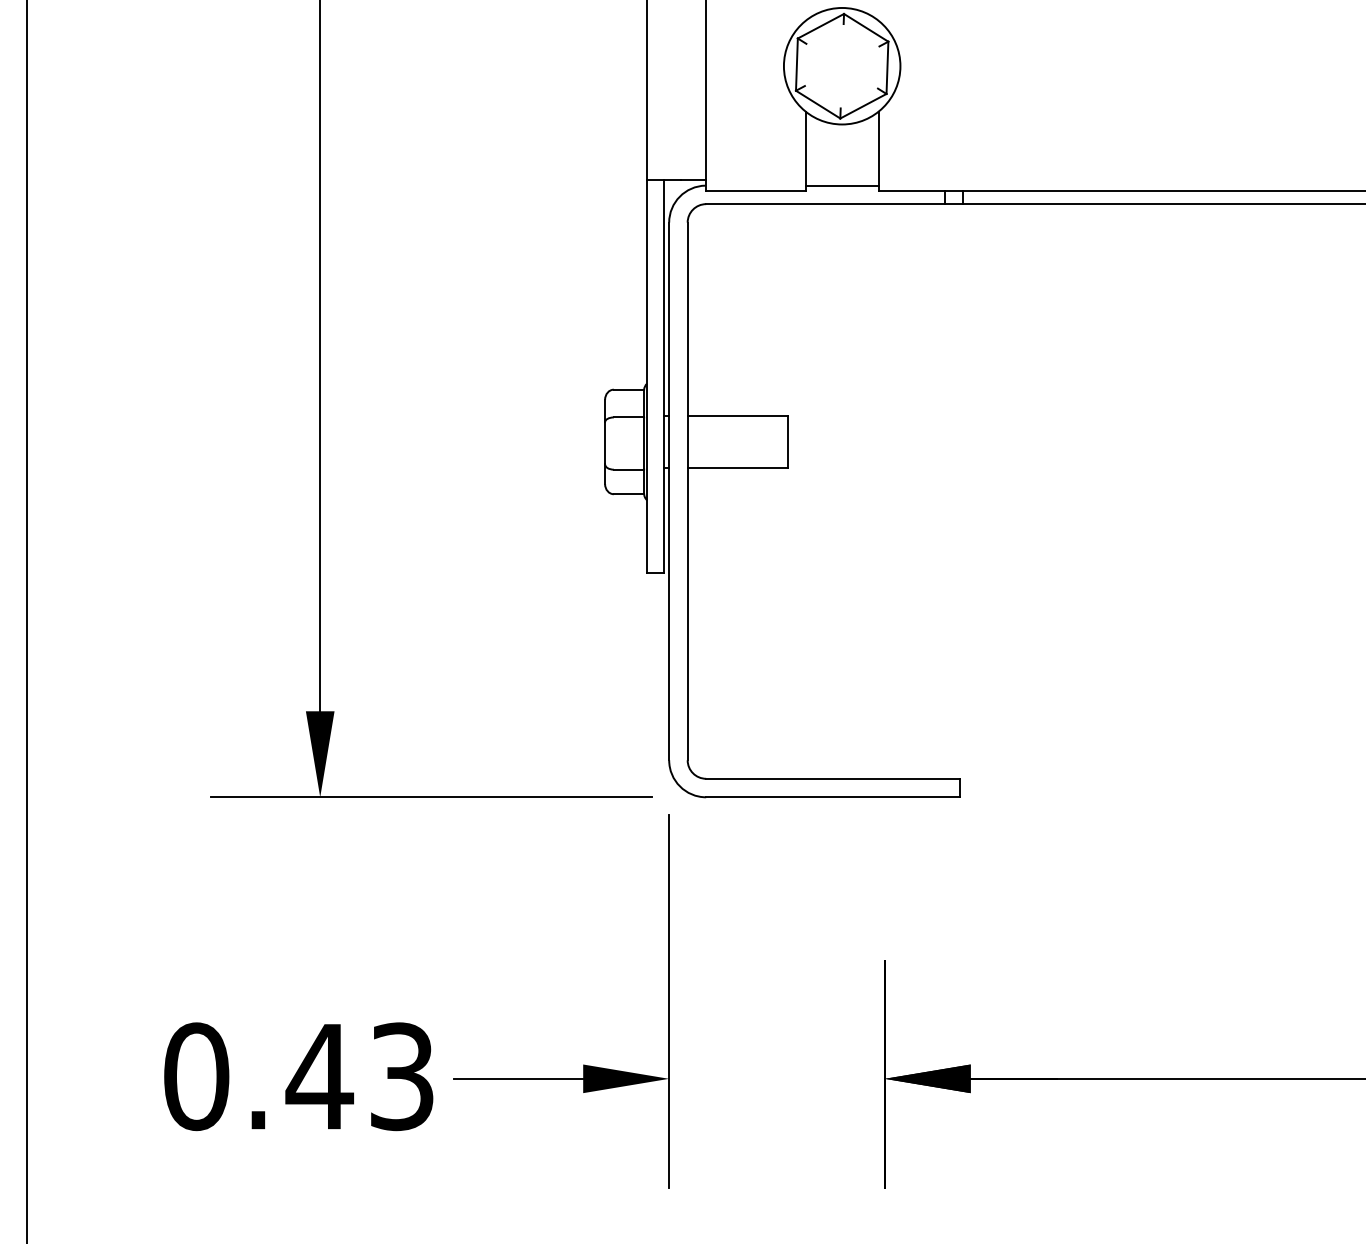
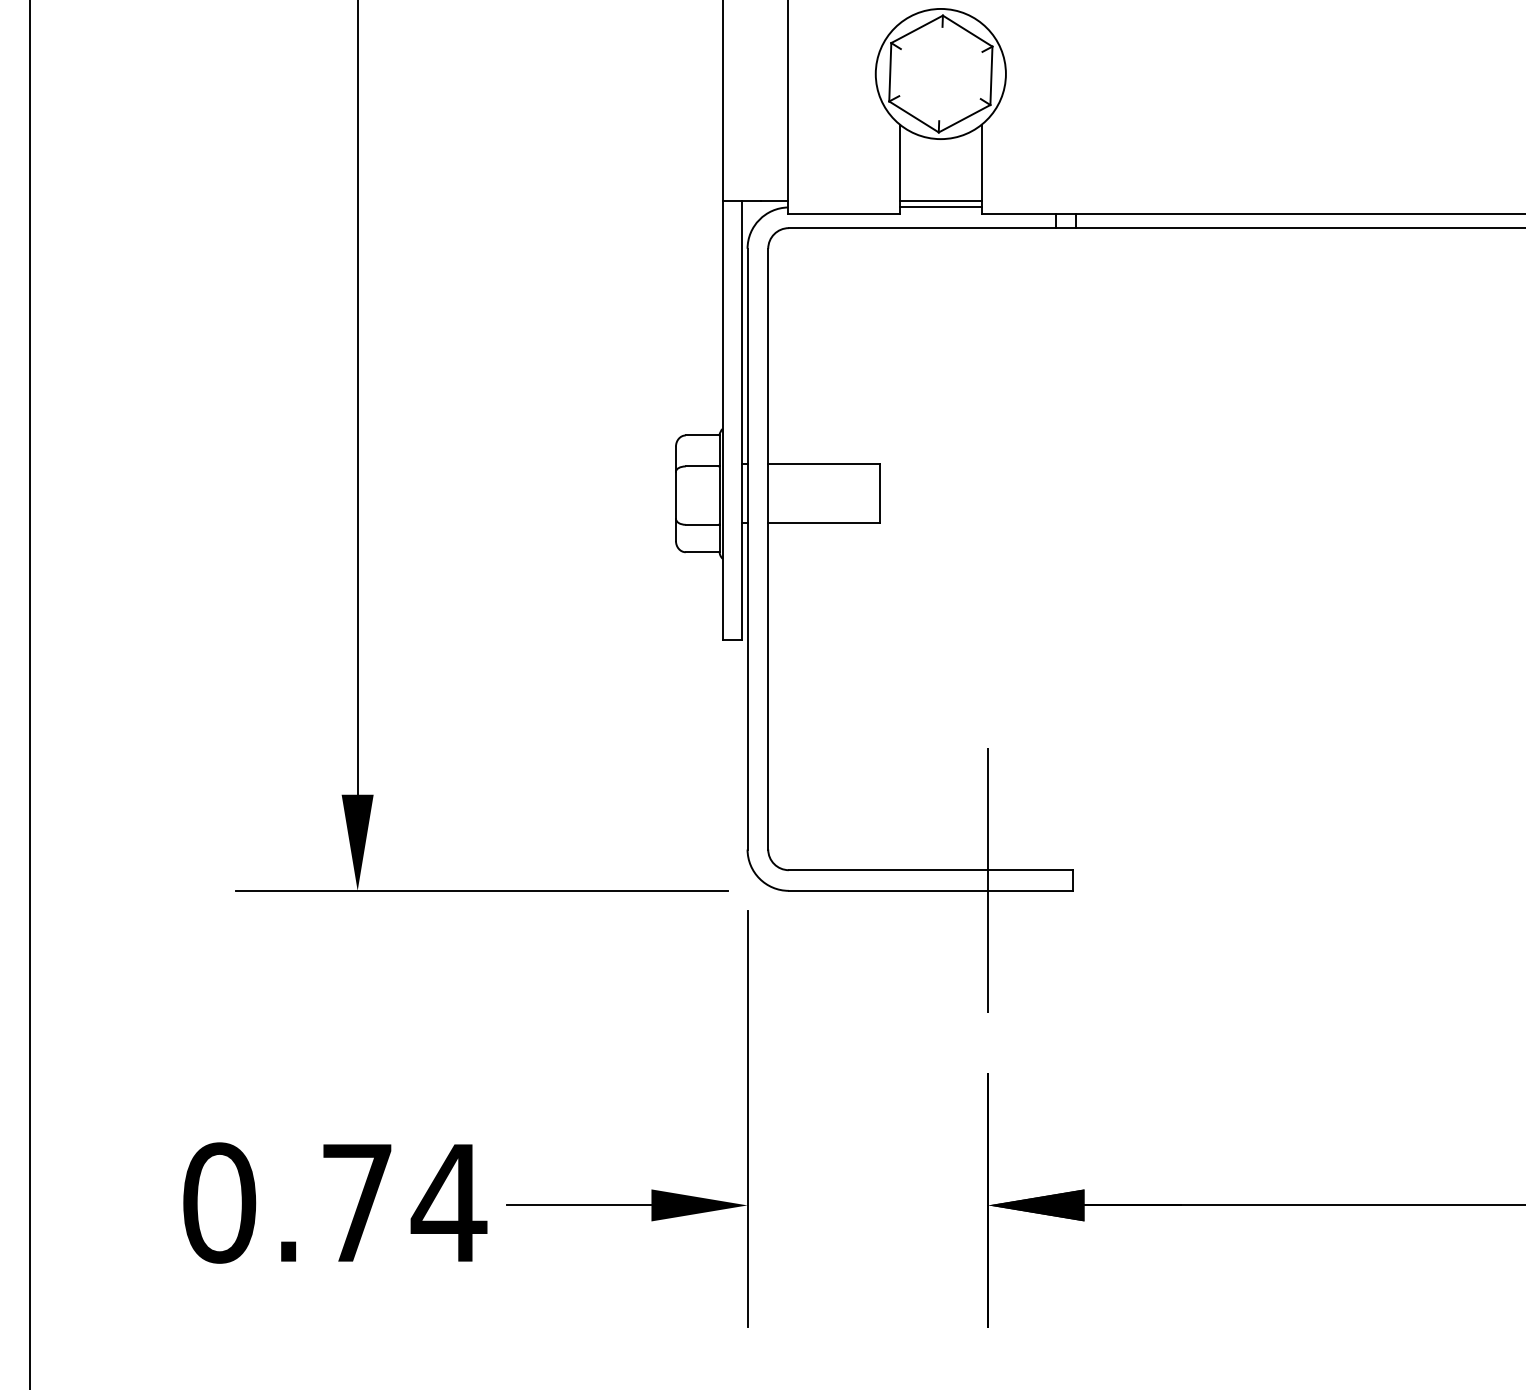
line: (841, 179) -> (940, 200), added
line: (884, 787) -> (988, 879), added
text: (360, 1076) -> (402, 1202), 0.43 -> 0.74

